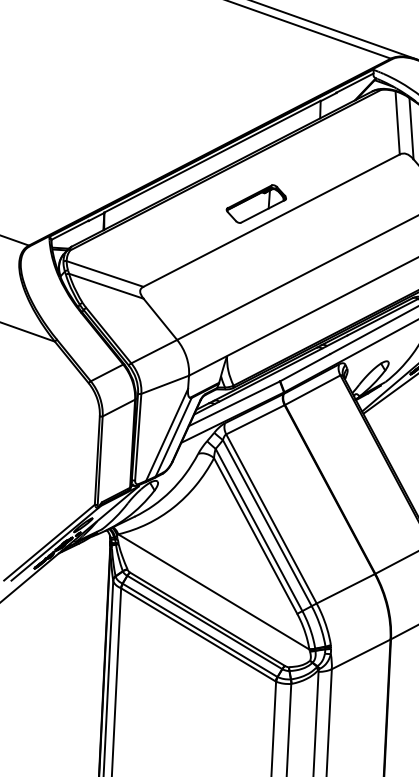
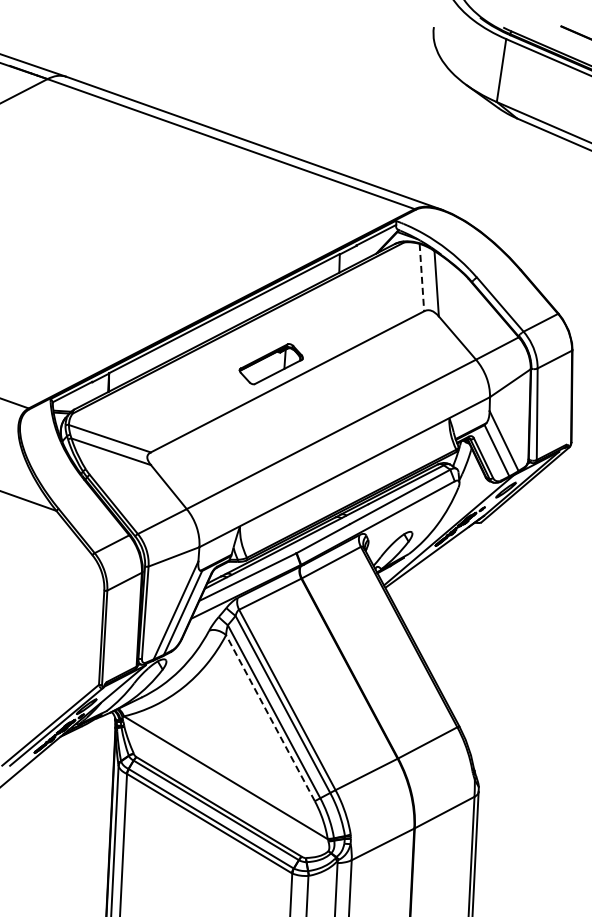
line: (397, 122) -> (421, 277), solid -> dashed
line: (255, 535) -> (270, 717), solid -> dashed

